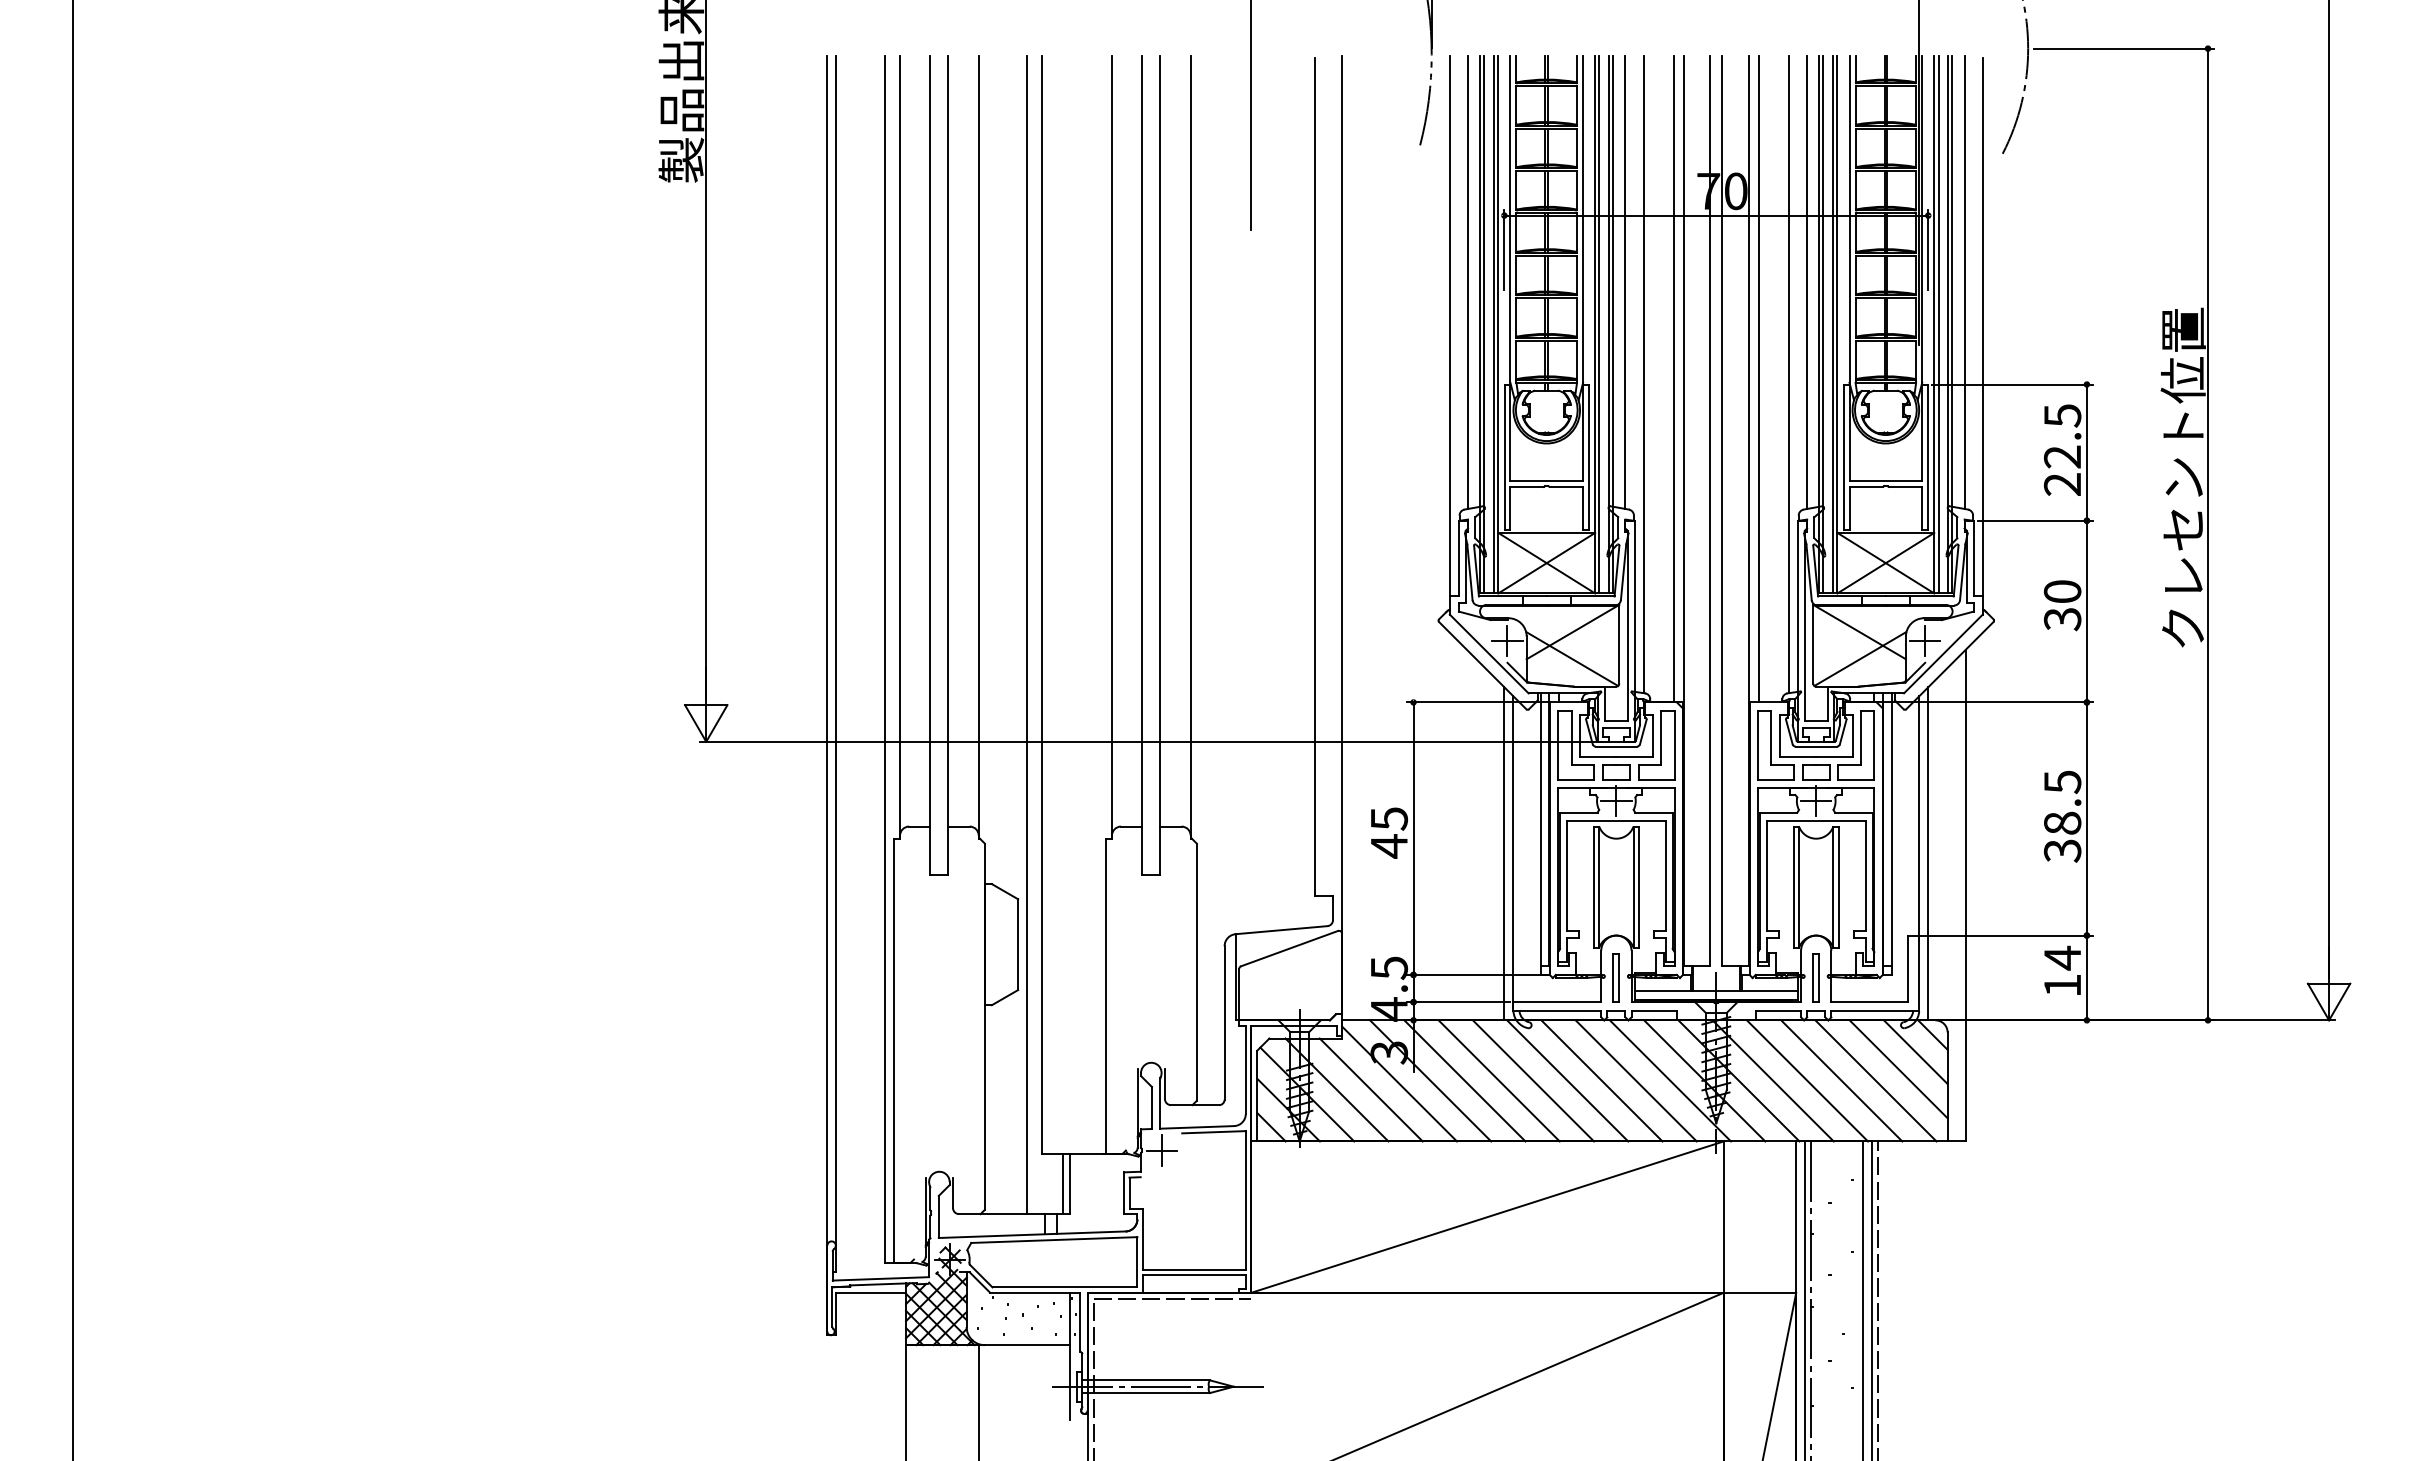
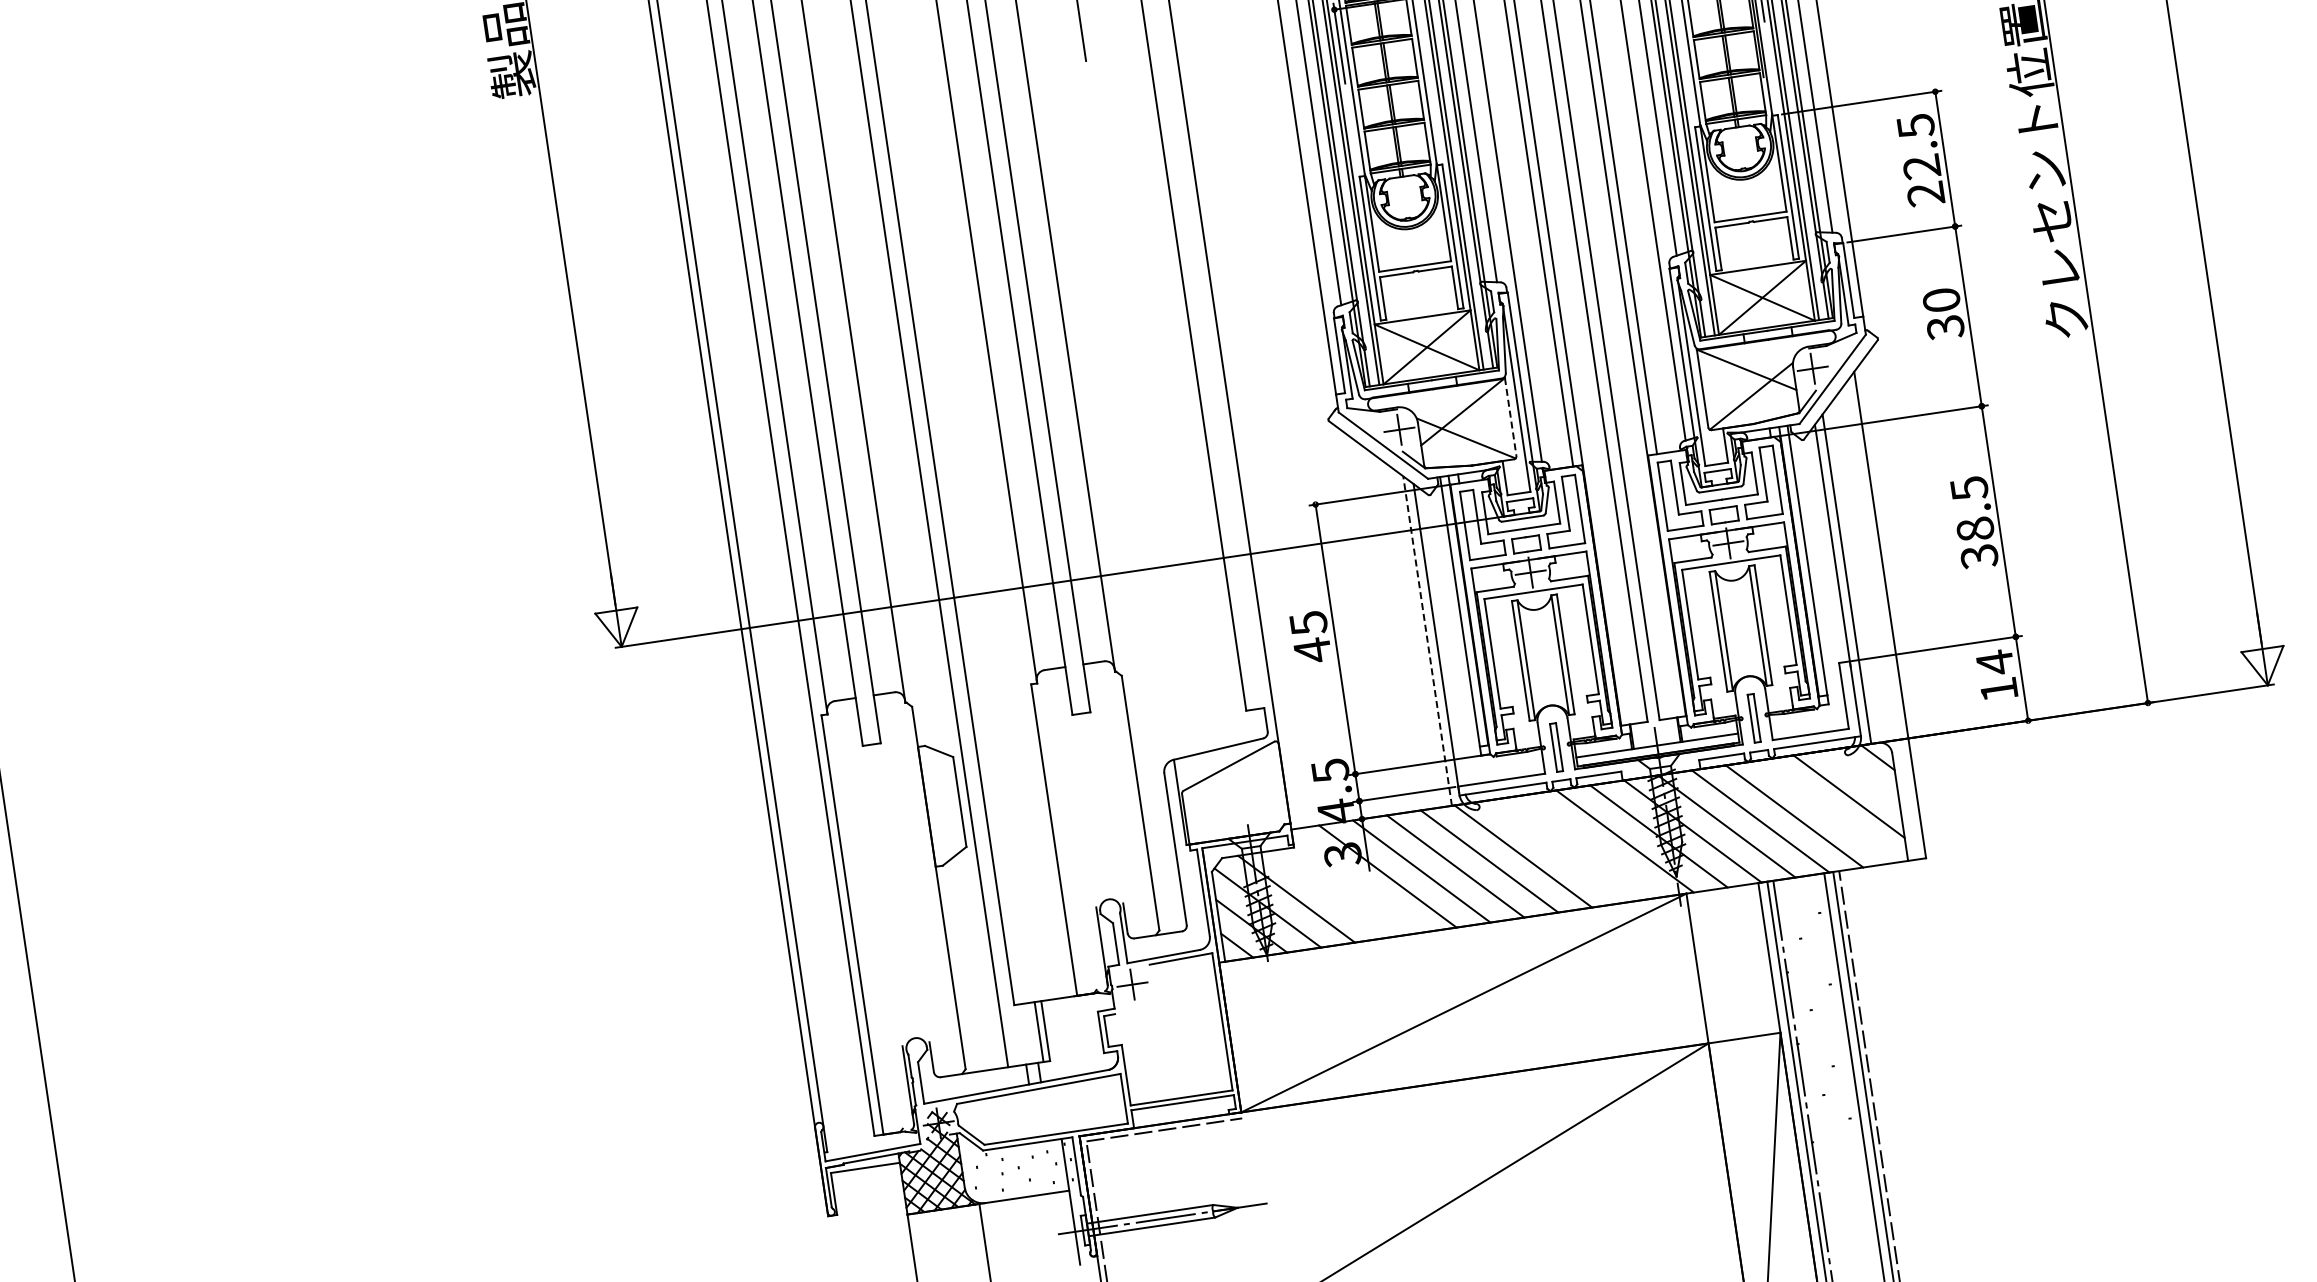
line: (1619, 644) -> (1510, 417), solid -> dashed
line: (1504, 853) -> (1427, 640), solid -> dashed
line: (1915, 1052) -> (1863, 777), removed
line: (1601, 1080) -> (1556, 851), removed
line: (1635, 1080) -> (1590, 846), removed
line: (1875, 1080) -> (1827, 811), removed
line: (1399, 1083) -> (1357, 883), removed
line: (1370, 1089) -> (1329, 893), removed

